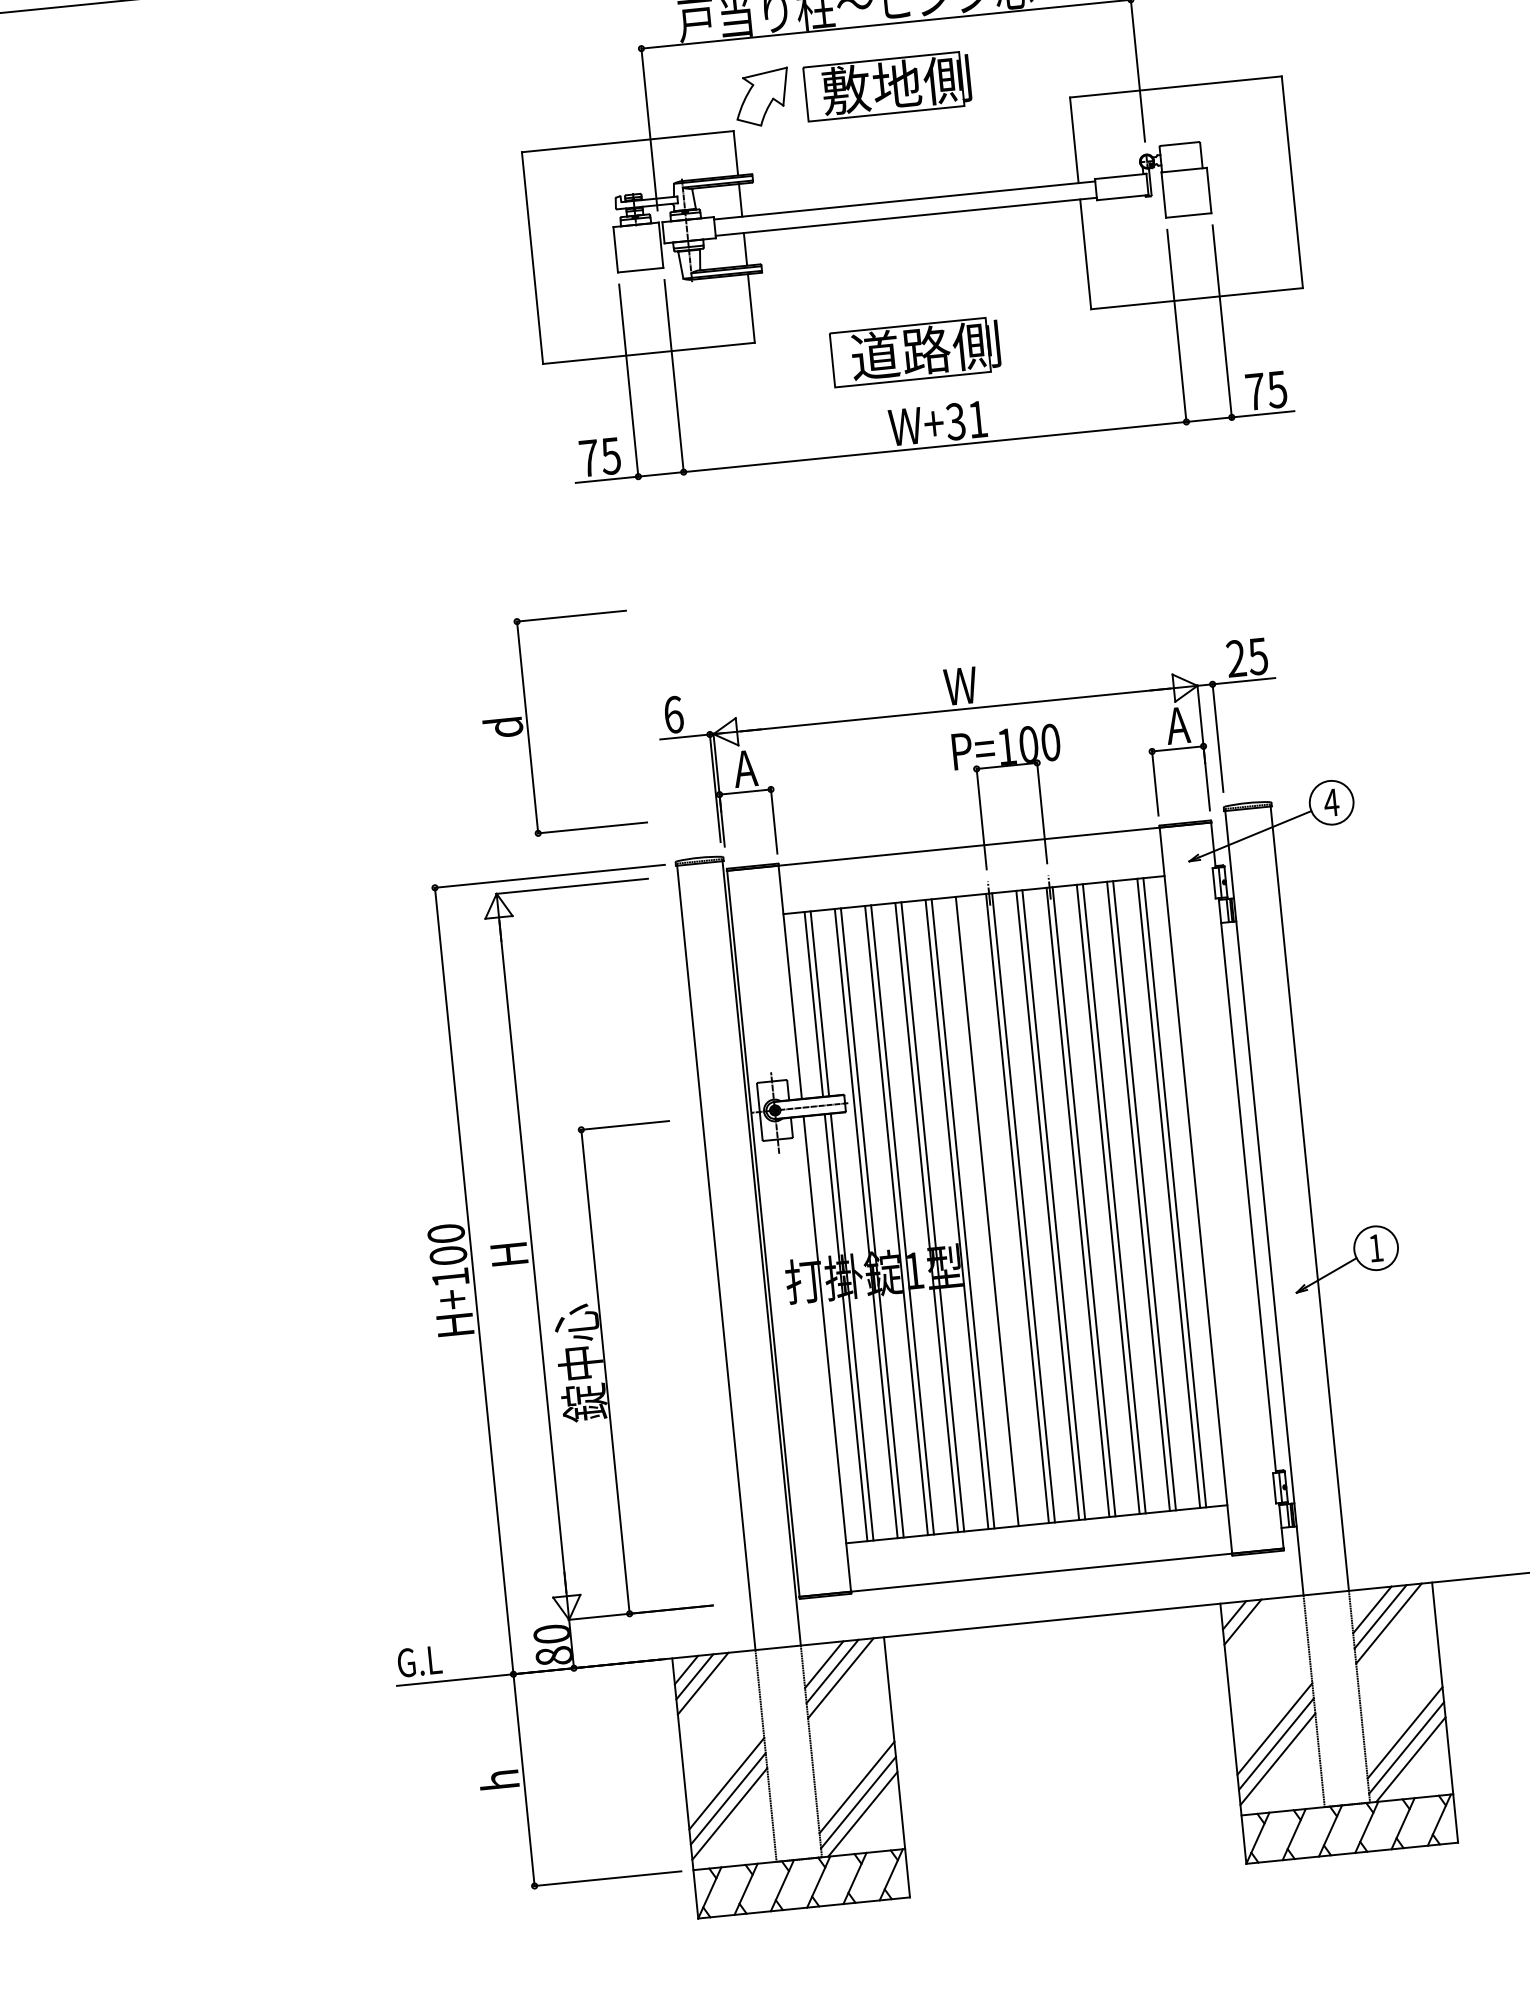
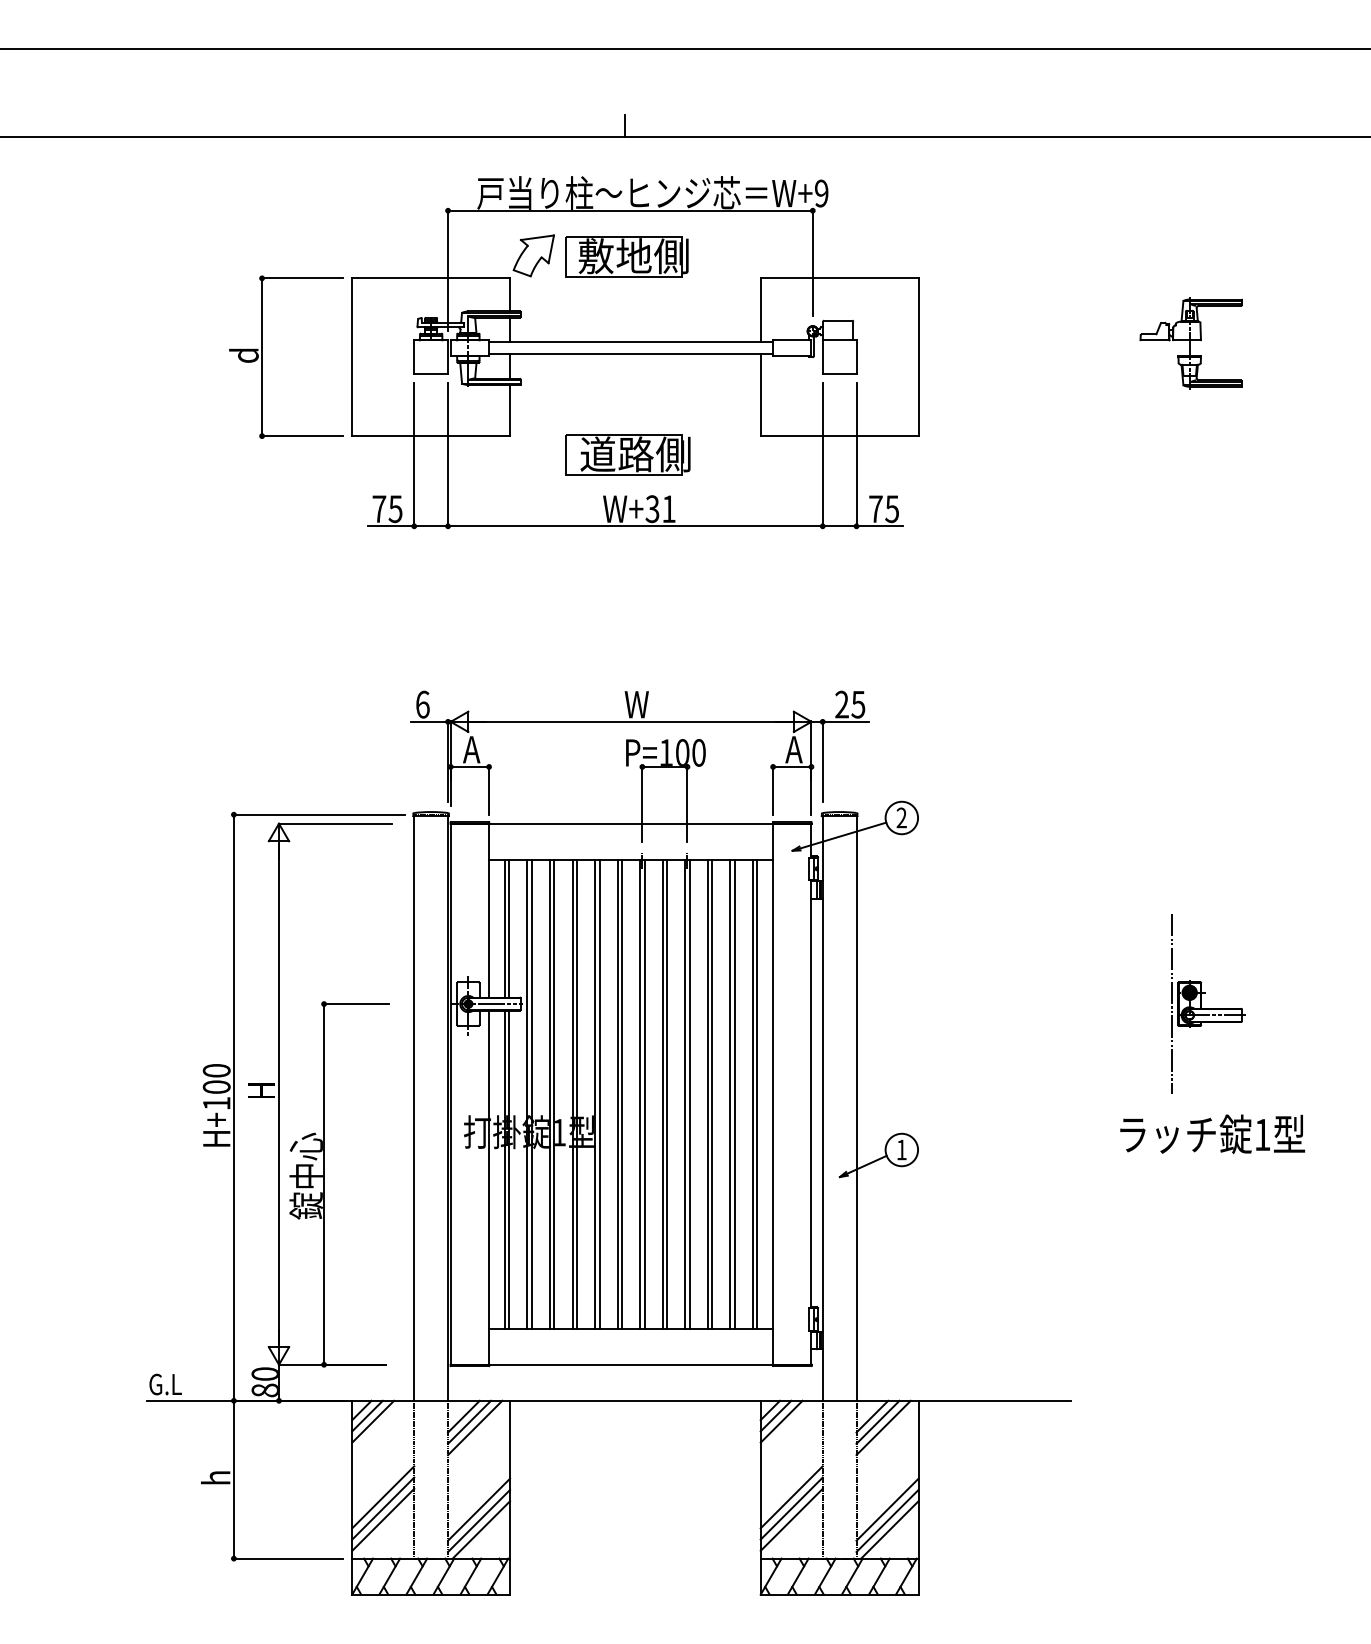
part: (528, 726) -> (262, 356), moved
text: (1331, 802) -> (901, 817), 4 -> 2
line: (993, 1209) -> (622, 1093), added
line: (1251, 1628) -> (781, 1421), added

